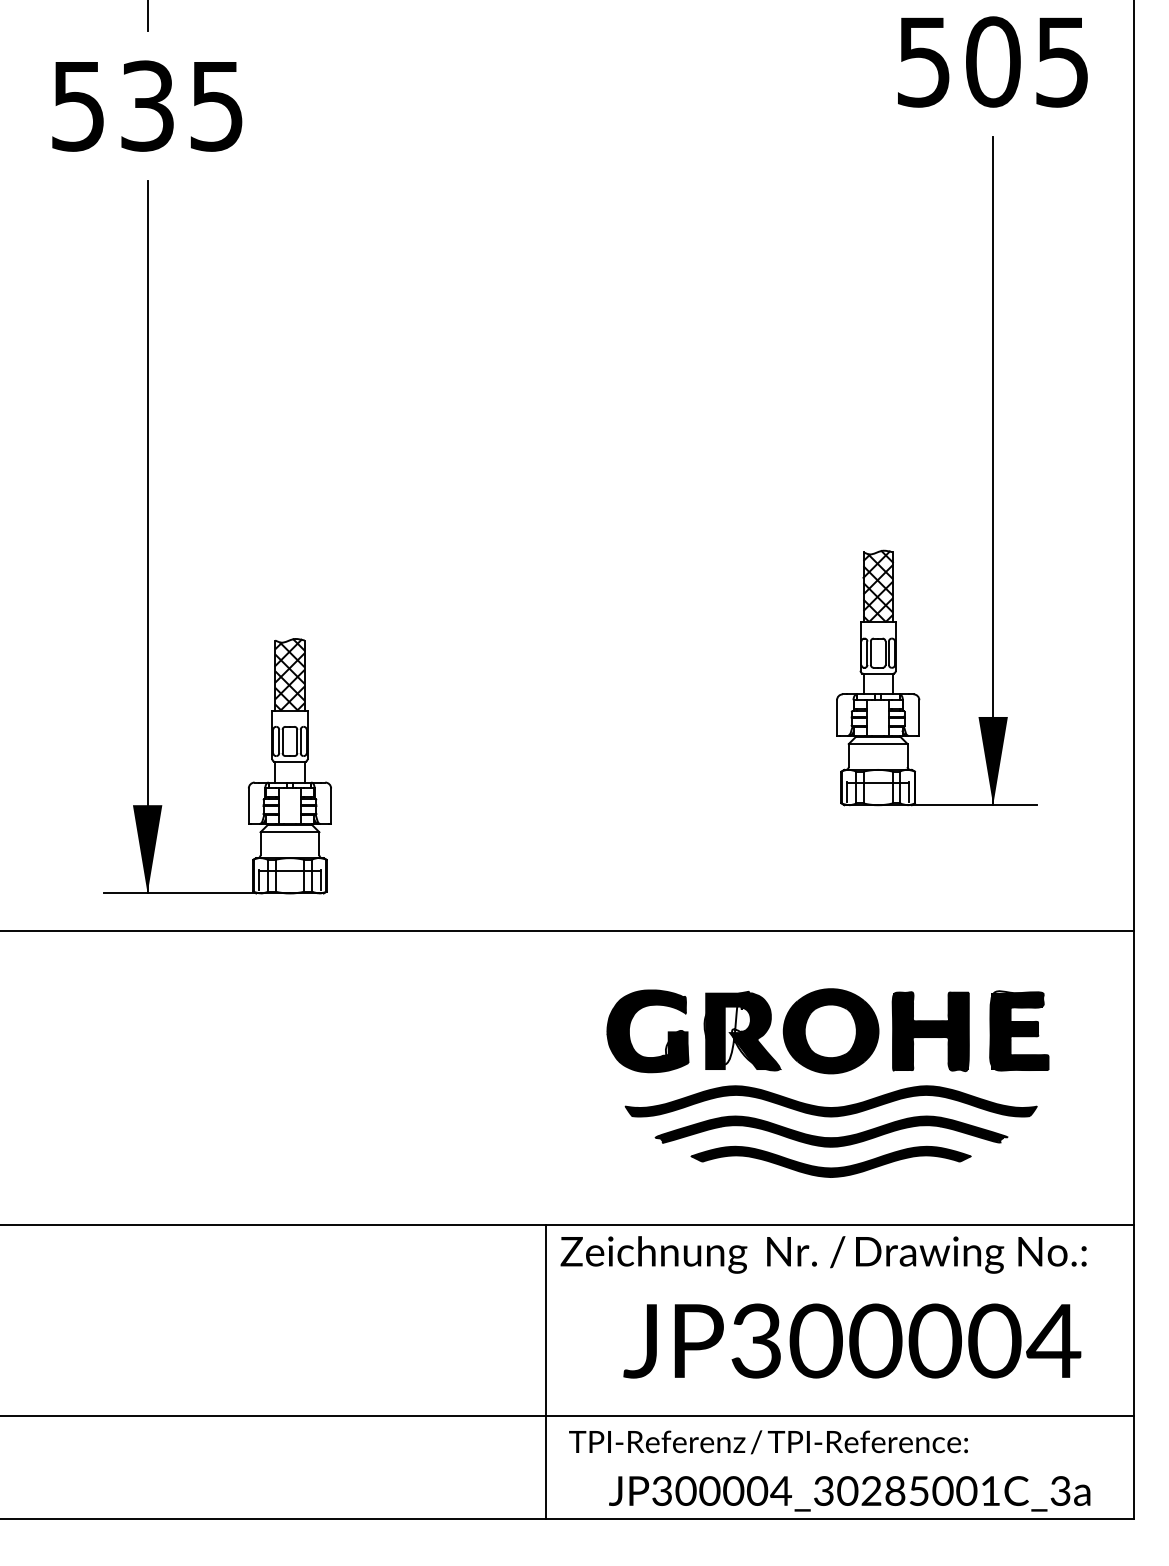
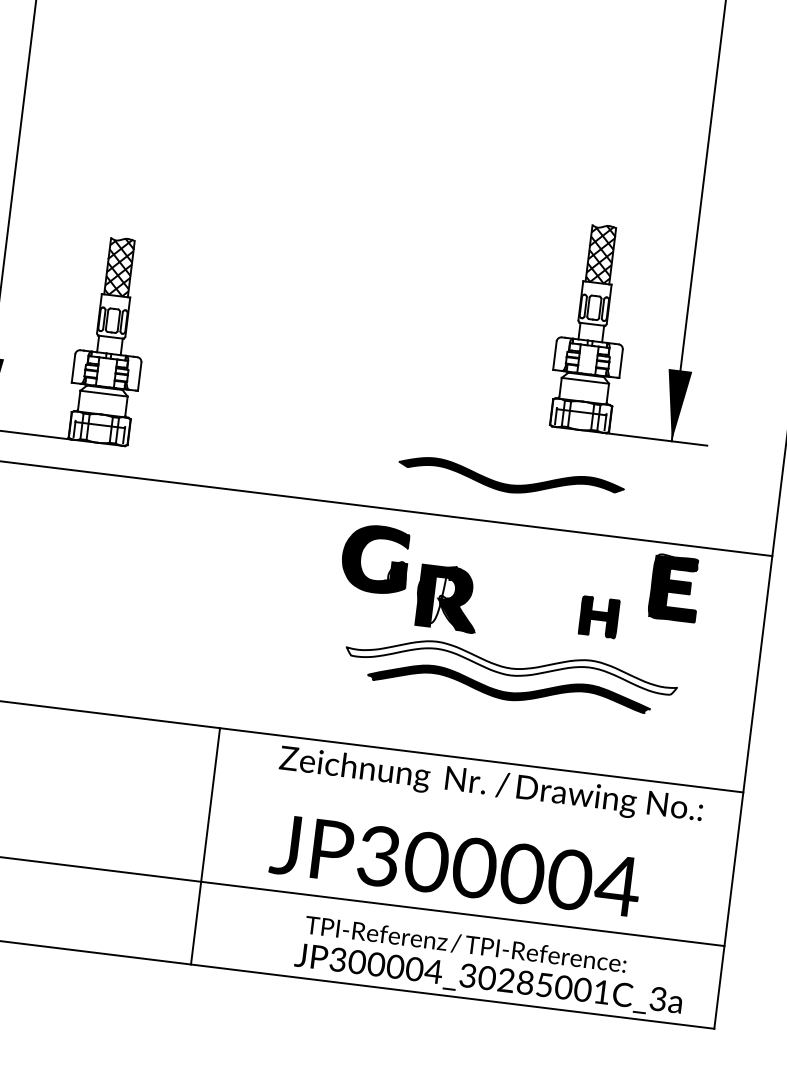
part: (630, 1026) -> (362, 553), moved
part: (1019, 1030) -> (675, 587), moved
part: (830, 1031) -> (518, 607), removed
part: (930, 1031) -> (599, 616), size x0.6
fill: (830, 1101) -> (511, 663), removed
part: (830, 1161) -> (510, 479), moved
text: (852, 1340) -> (456, 865), moved
line: (545, 1371) -> (205, 845), moved
text: (768, 1442) -> (465, 944), moved

